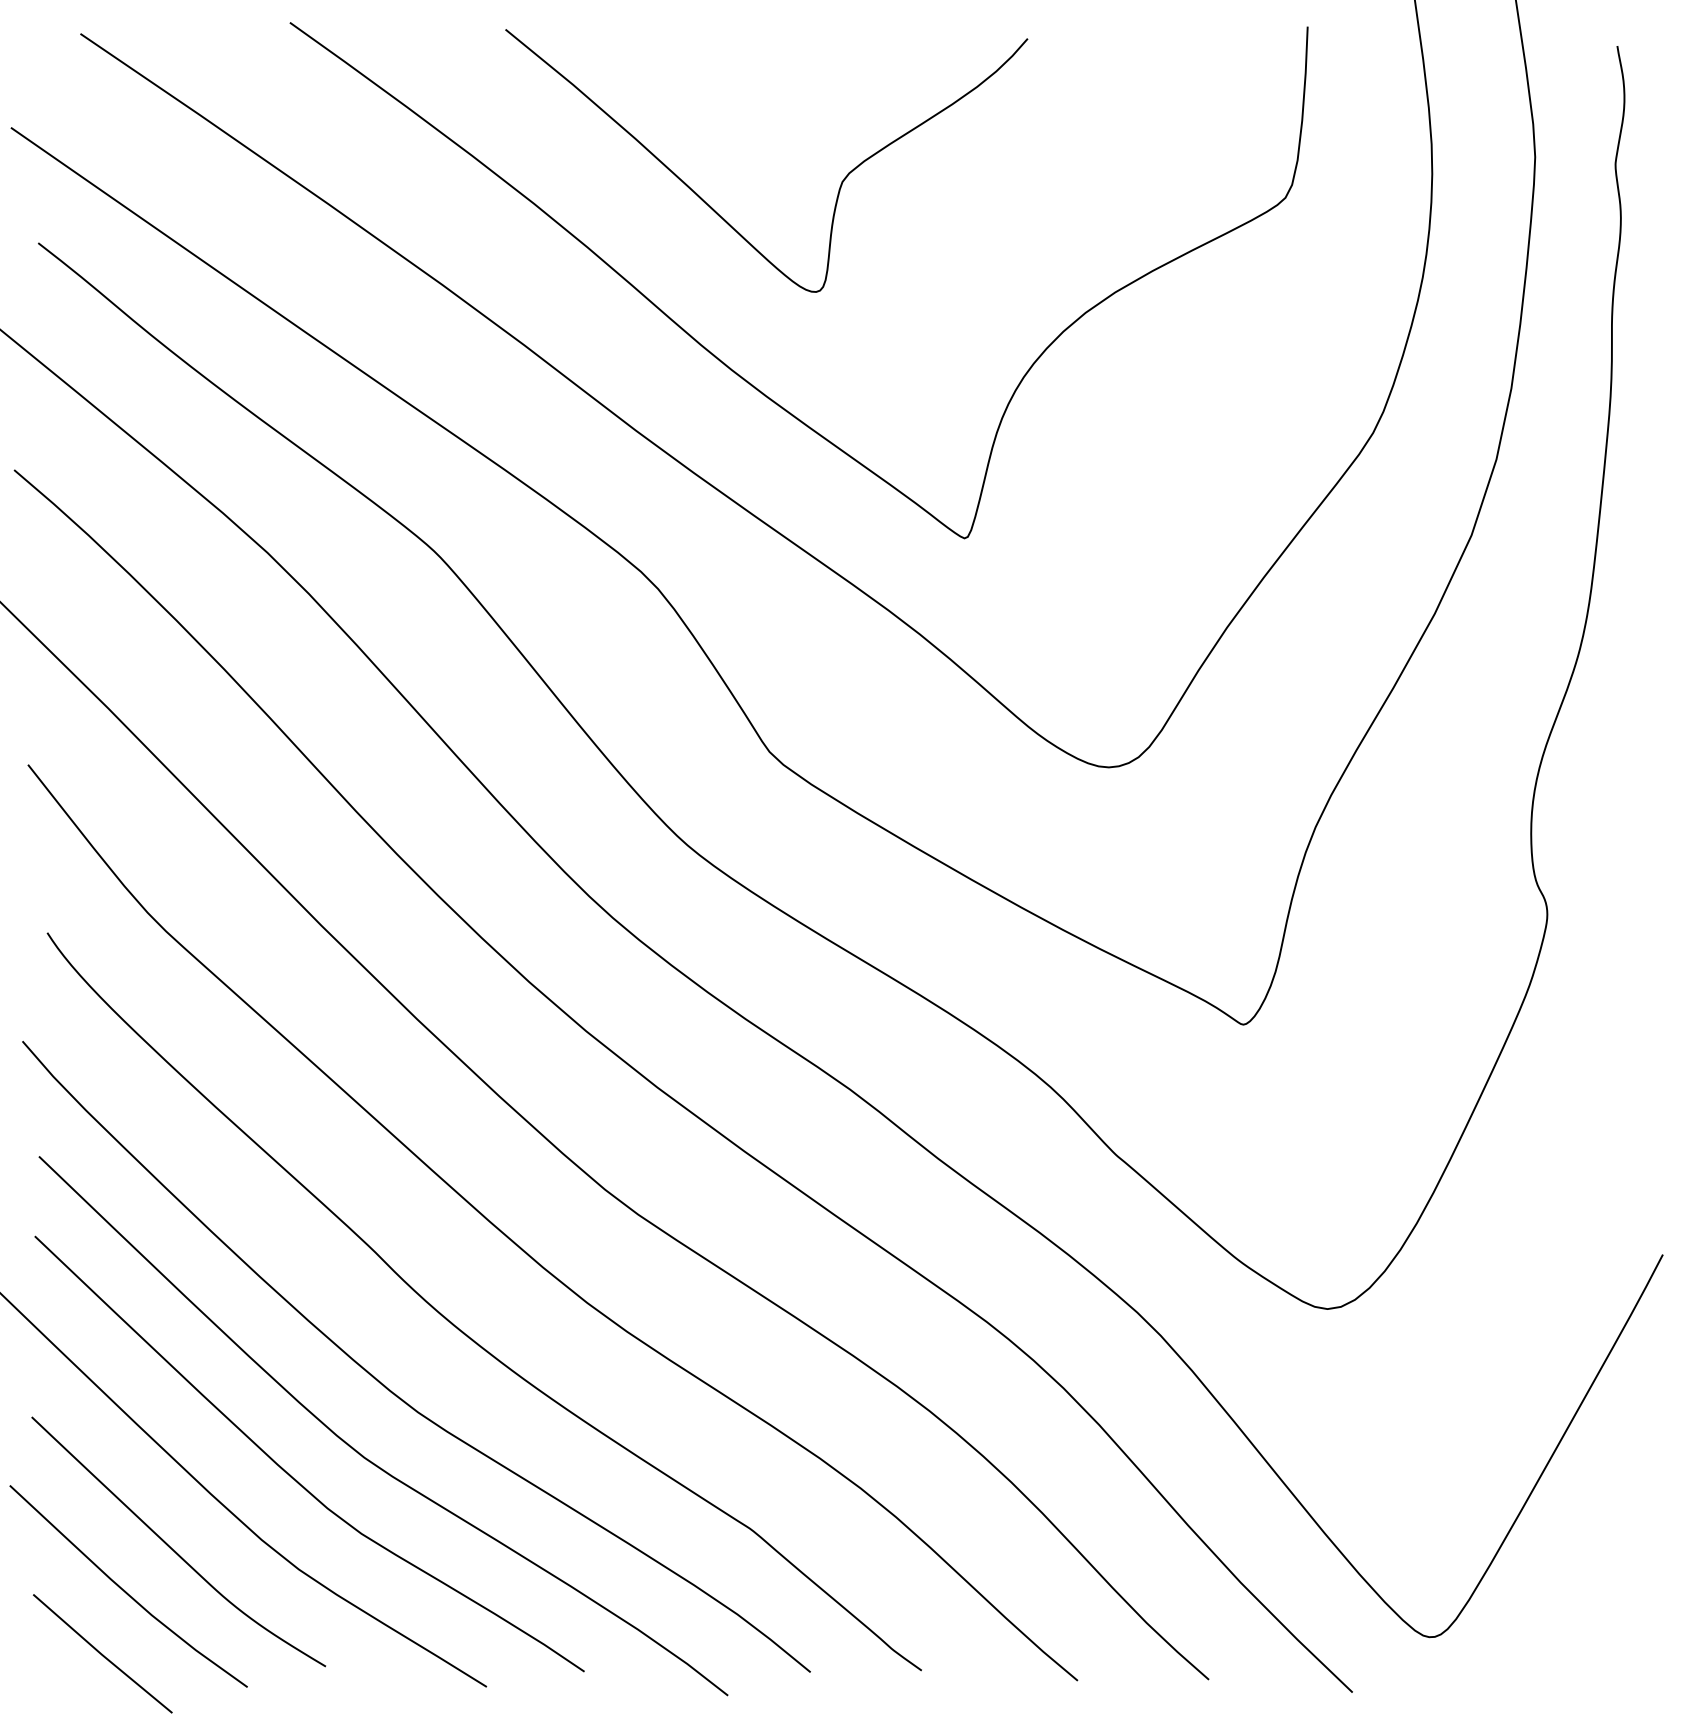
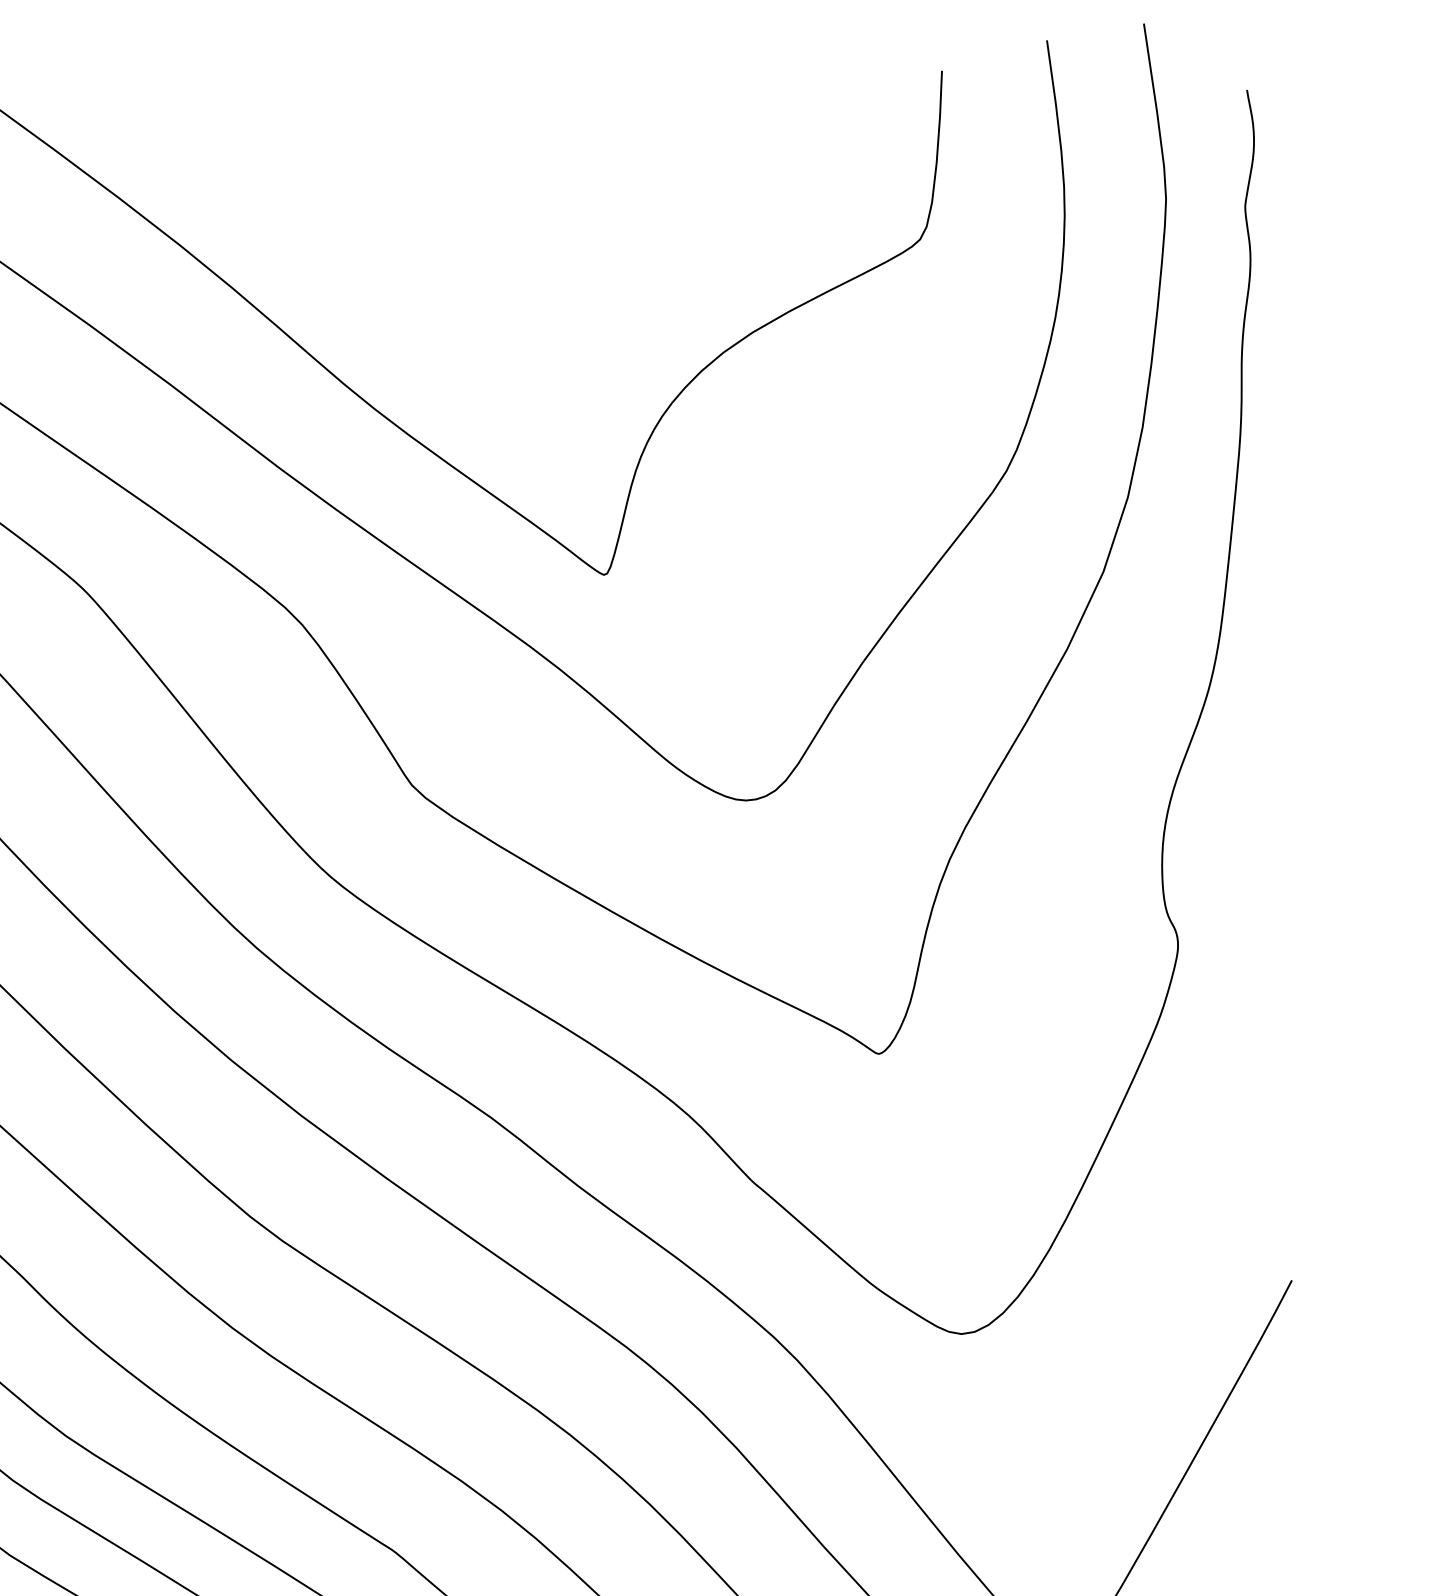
curve: (715, 210) -> (358, 251), removed

